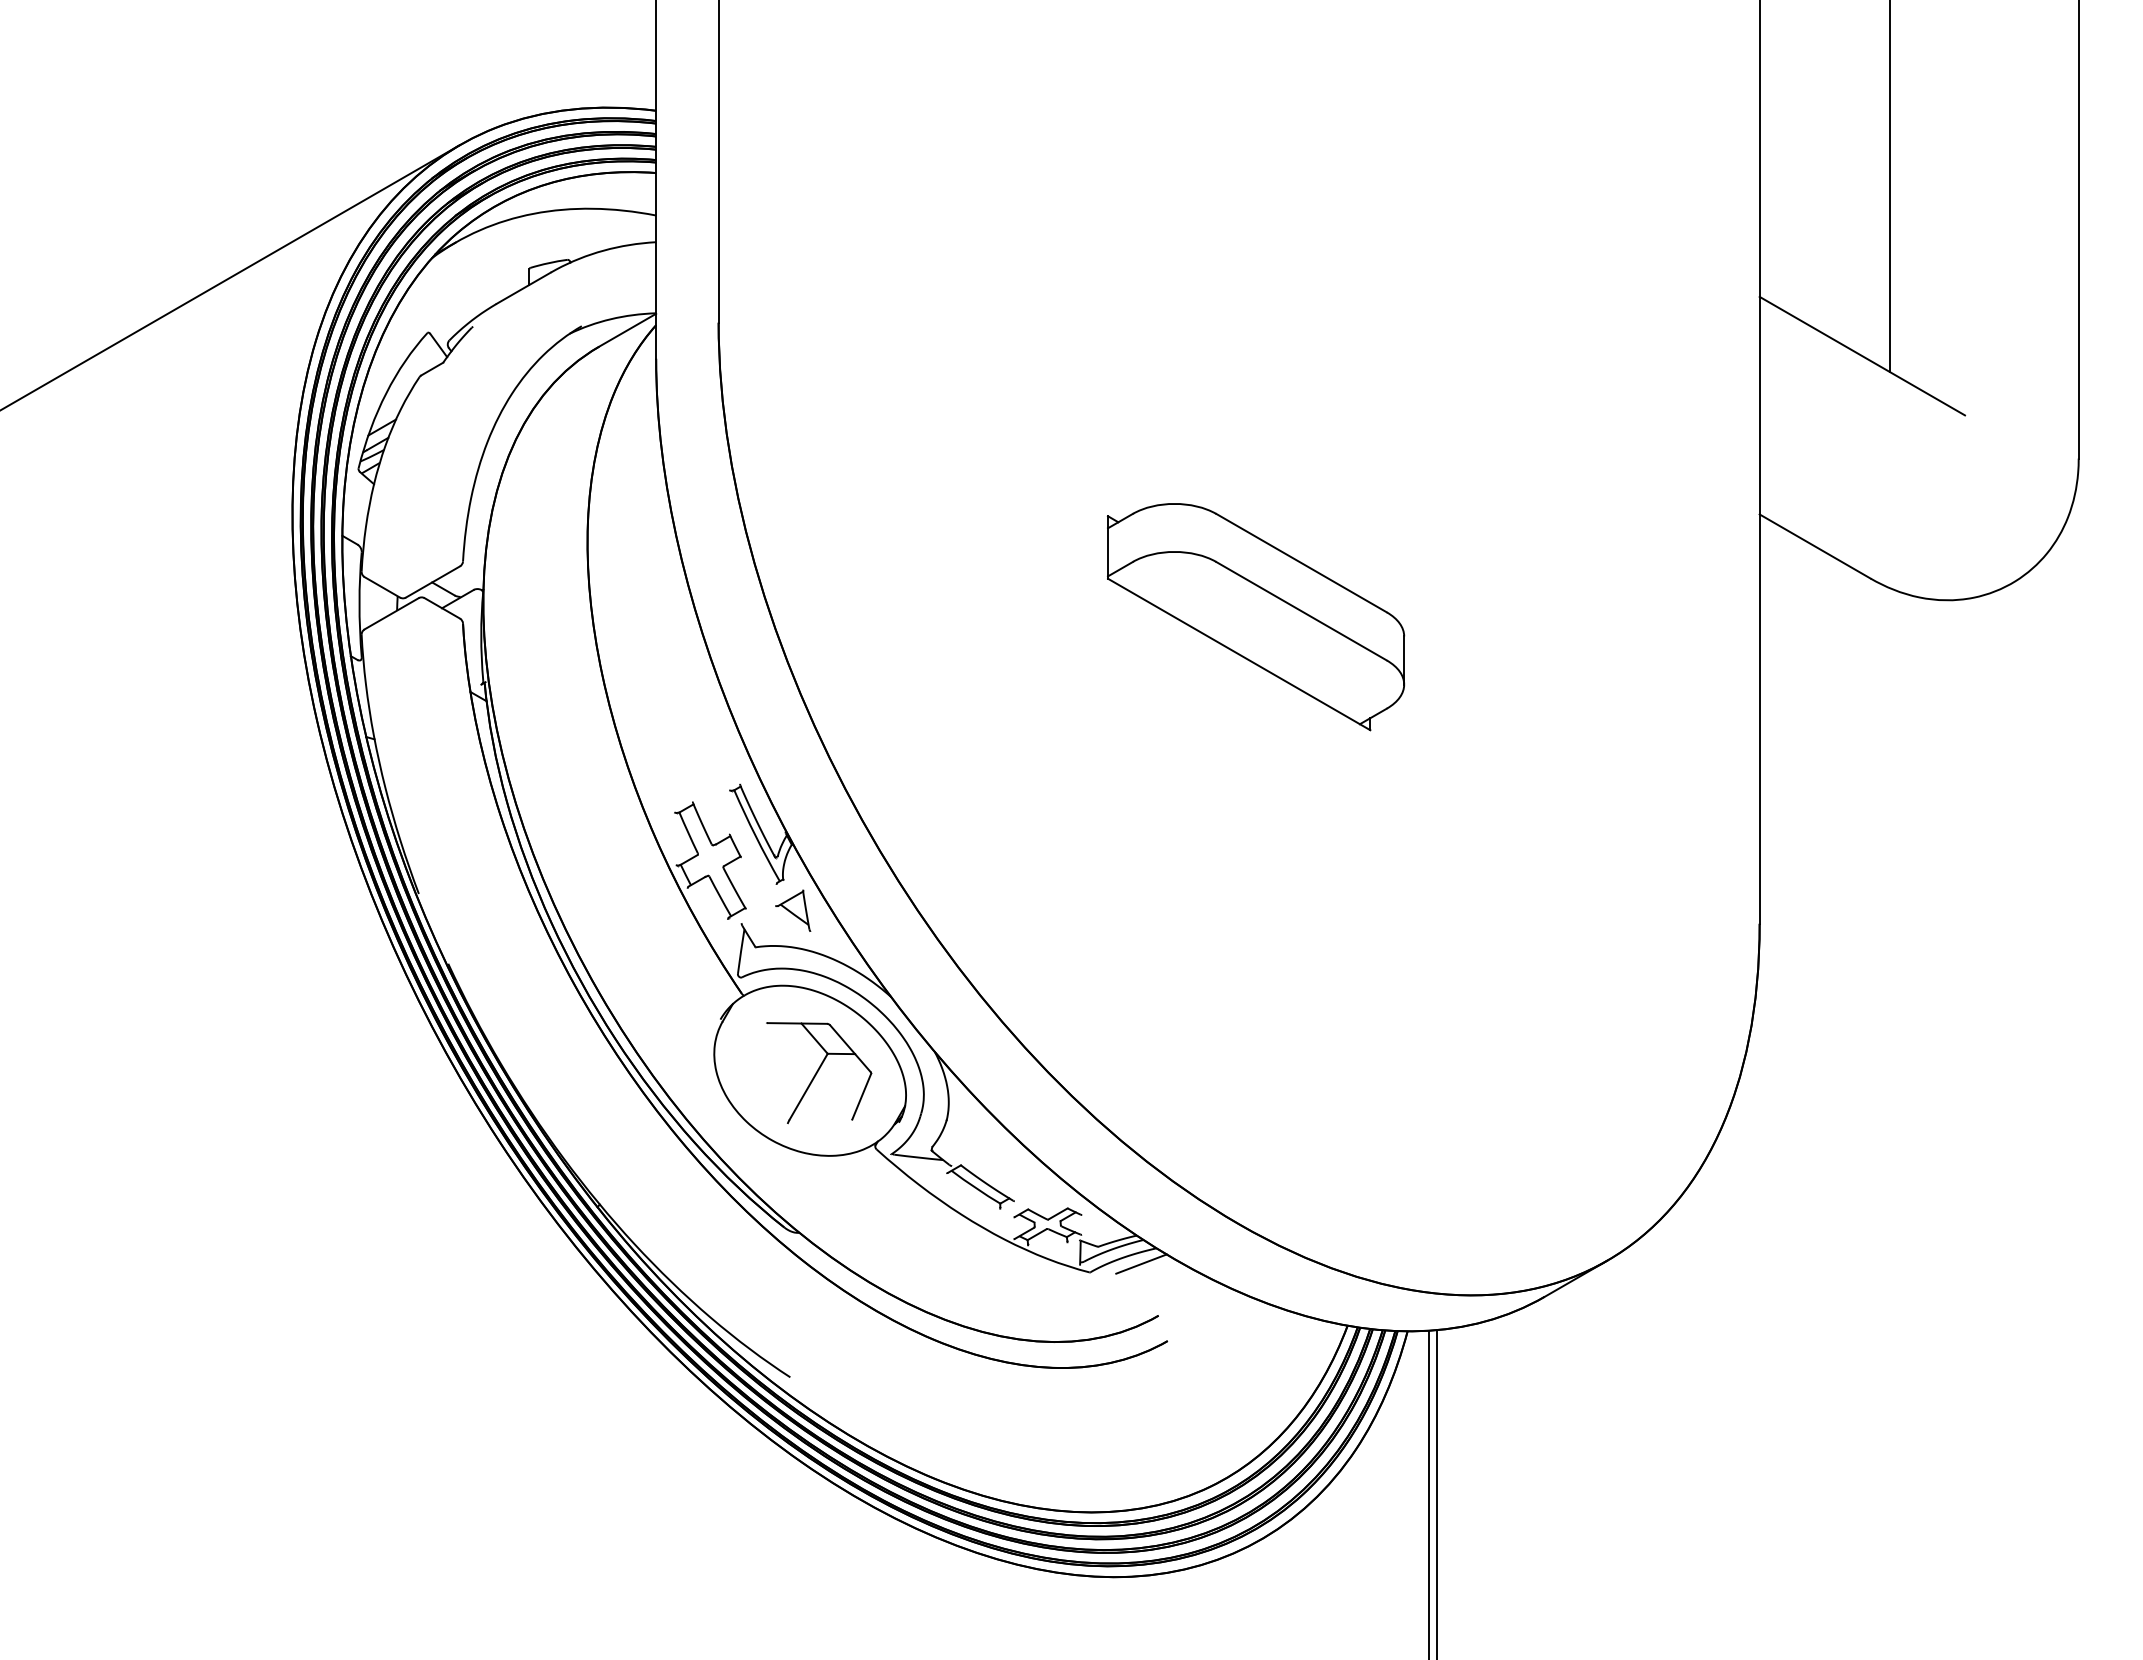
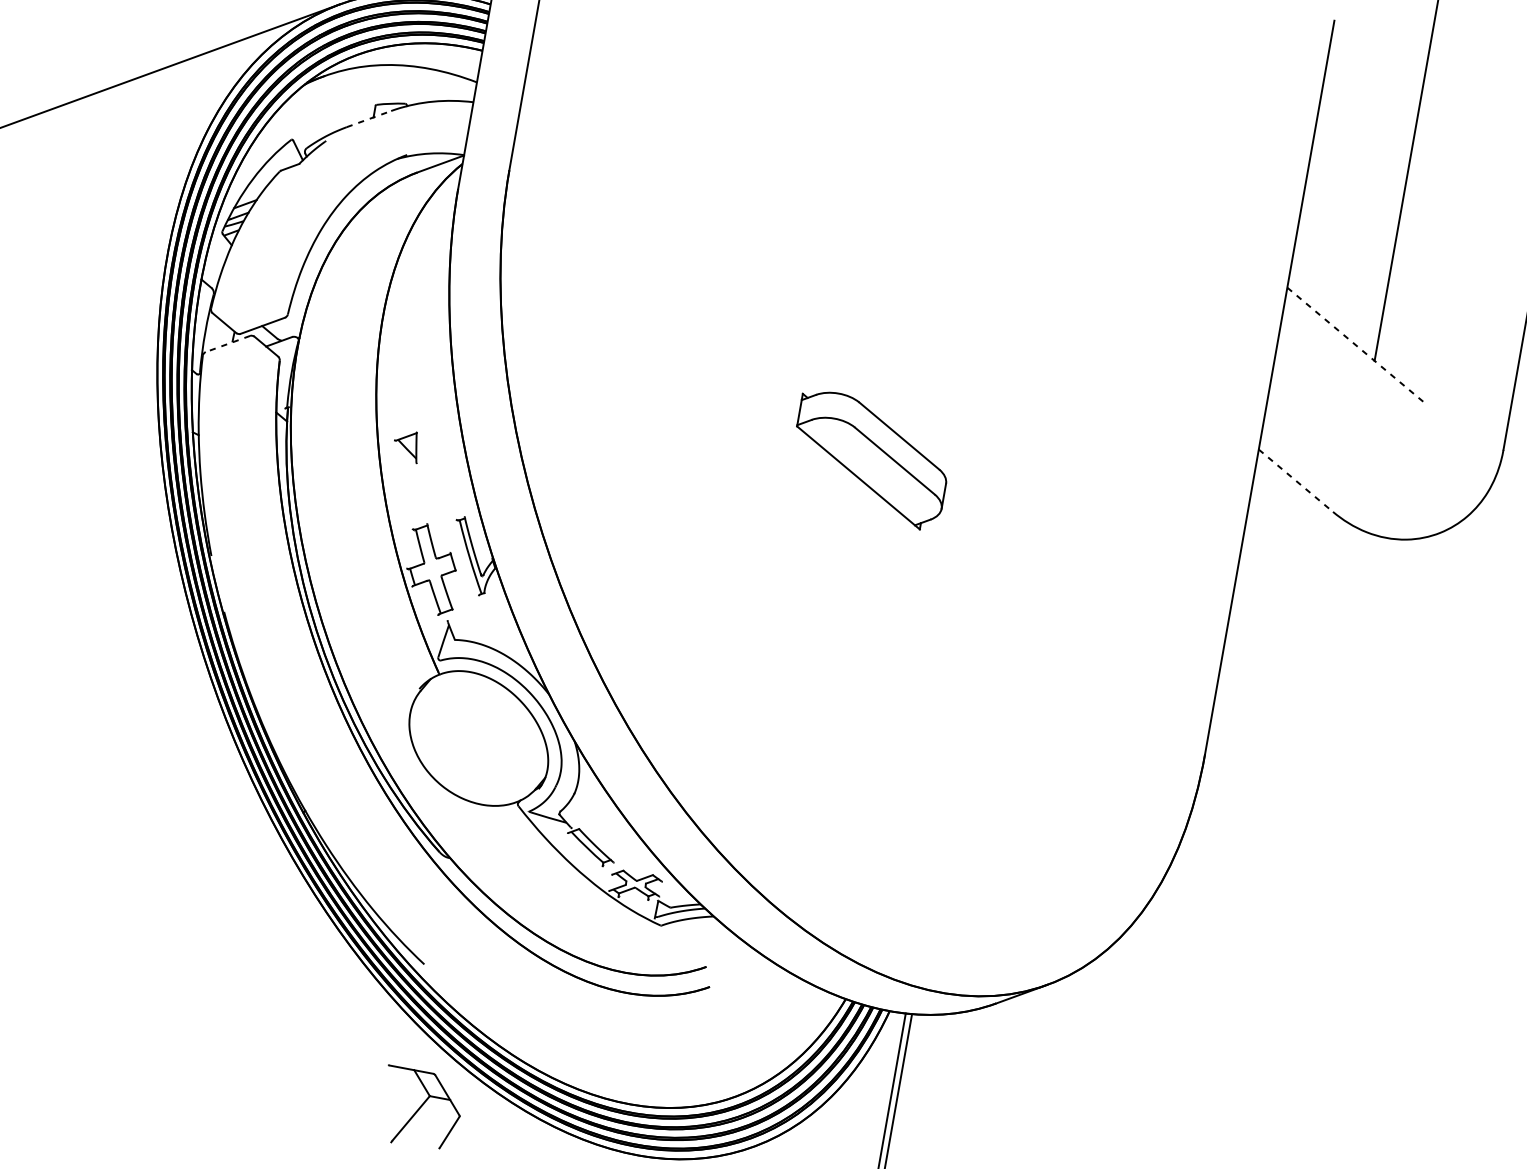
line: (524, 287) -> (369, 118), solid -> dashed
line: (1862, 356) -> (1356, 345), solid -> dashed
line: (1815, 546) -> (1296, 480), solid -> dashed
line: (391, 614) -> (227, 344), solid -> dashed
part: (1256, 617) -> (870, 460), size x0.7
part: (793, 910) -> (406, 445), moved
part: (819, 1073) -> (421, 1109), moved
line: (1141, 1263) -> (700, 925), removed

